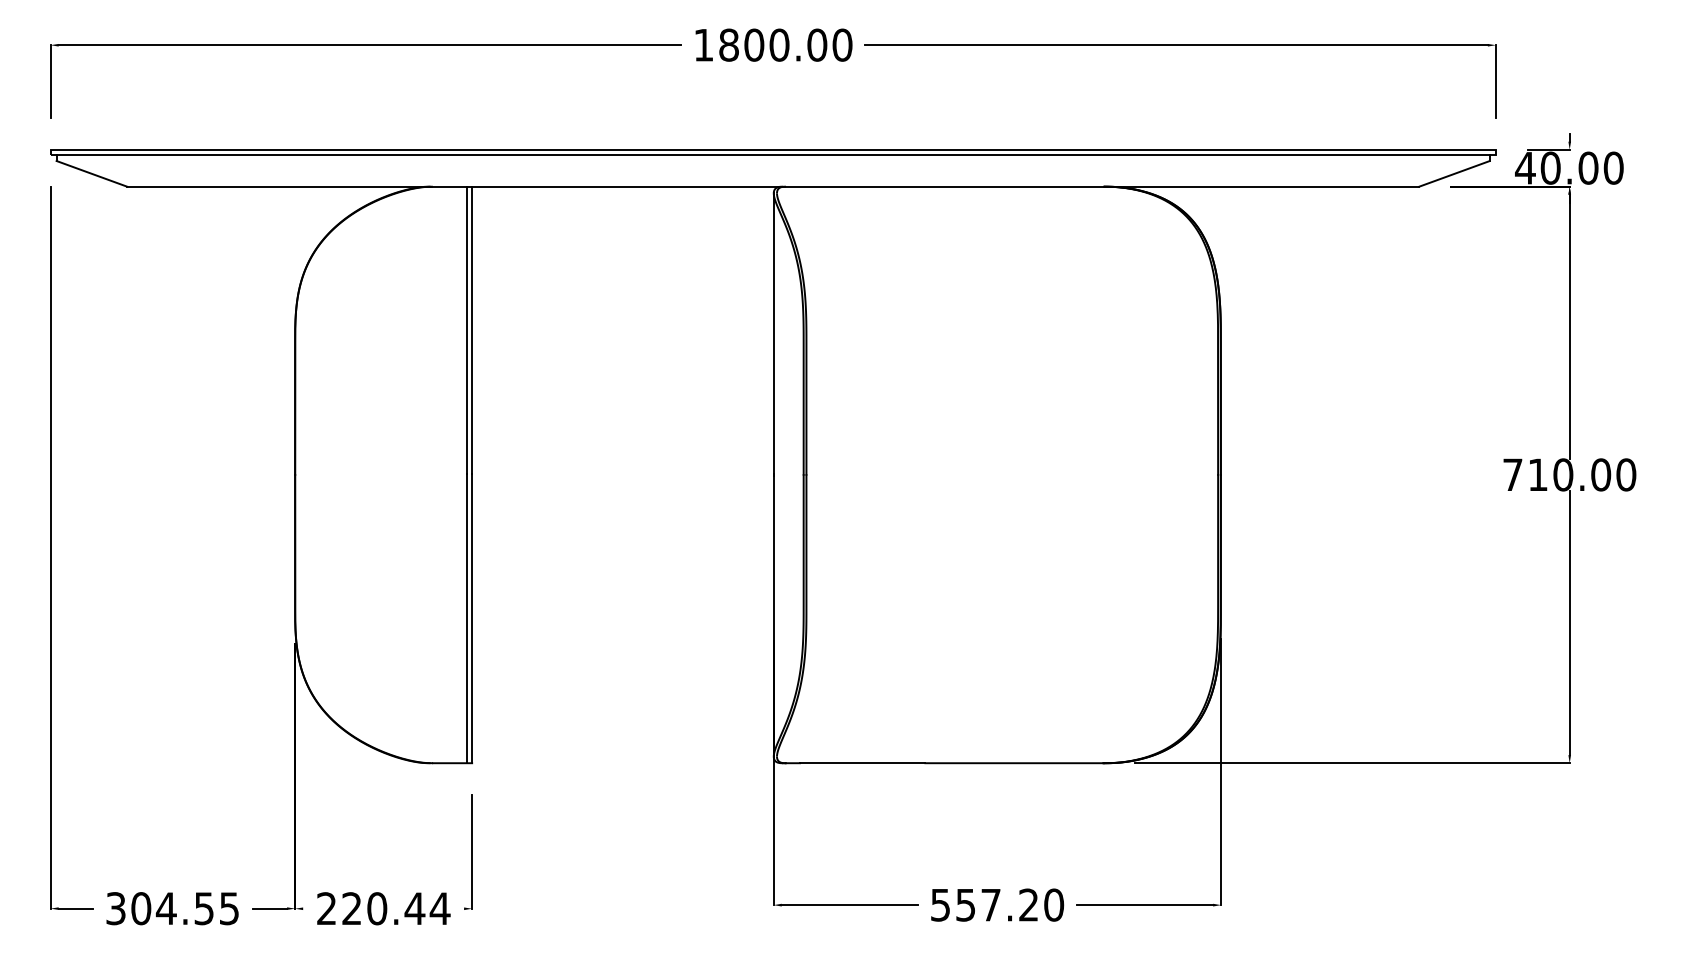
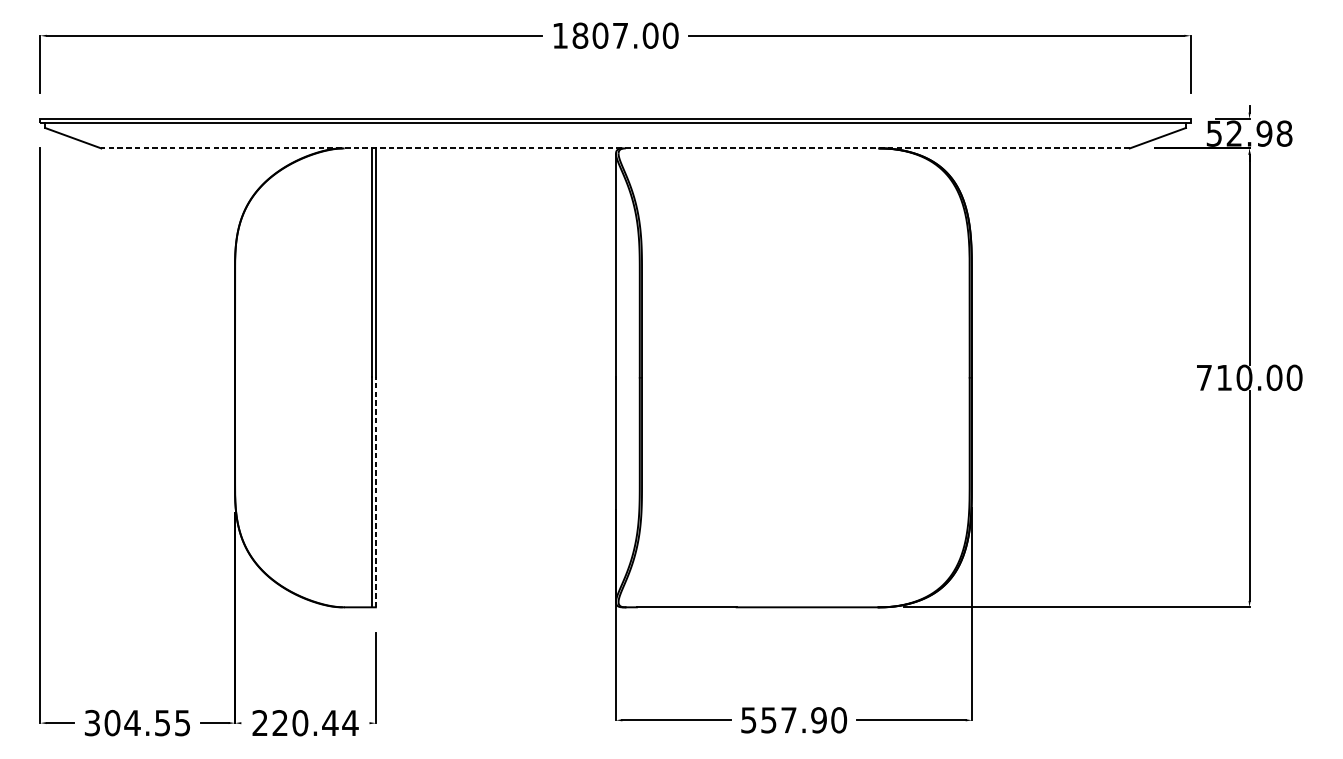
text: (779, 44) -> (620, 35), 1800.00 -> 1807.00
text: (1569, 167) -> (1249, 133), 40.00 -> 52.98
line: (772, 186) -> (614, 148), solid -> dashed
line: (472, 618) -> (376, 492), solid -> dashed
text: (1028, 904) -> (818, 719), 557.20 -> 557.90

